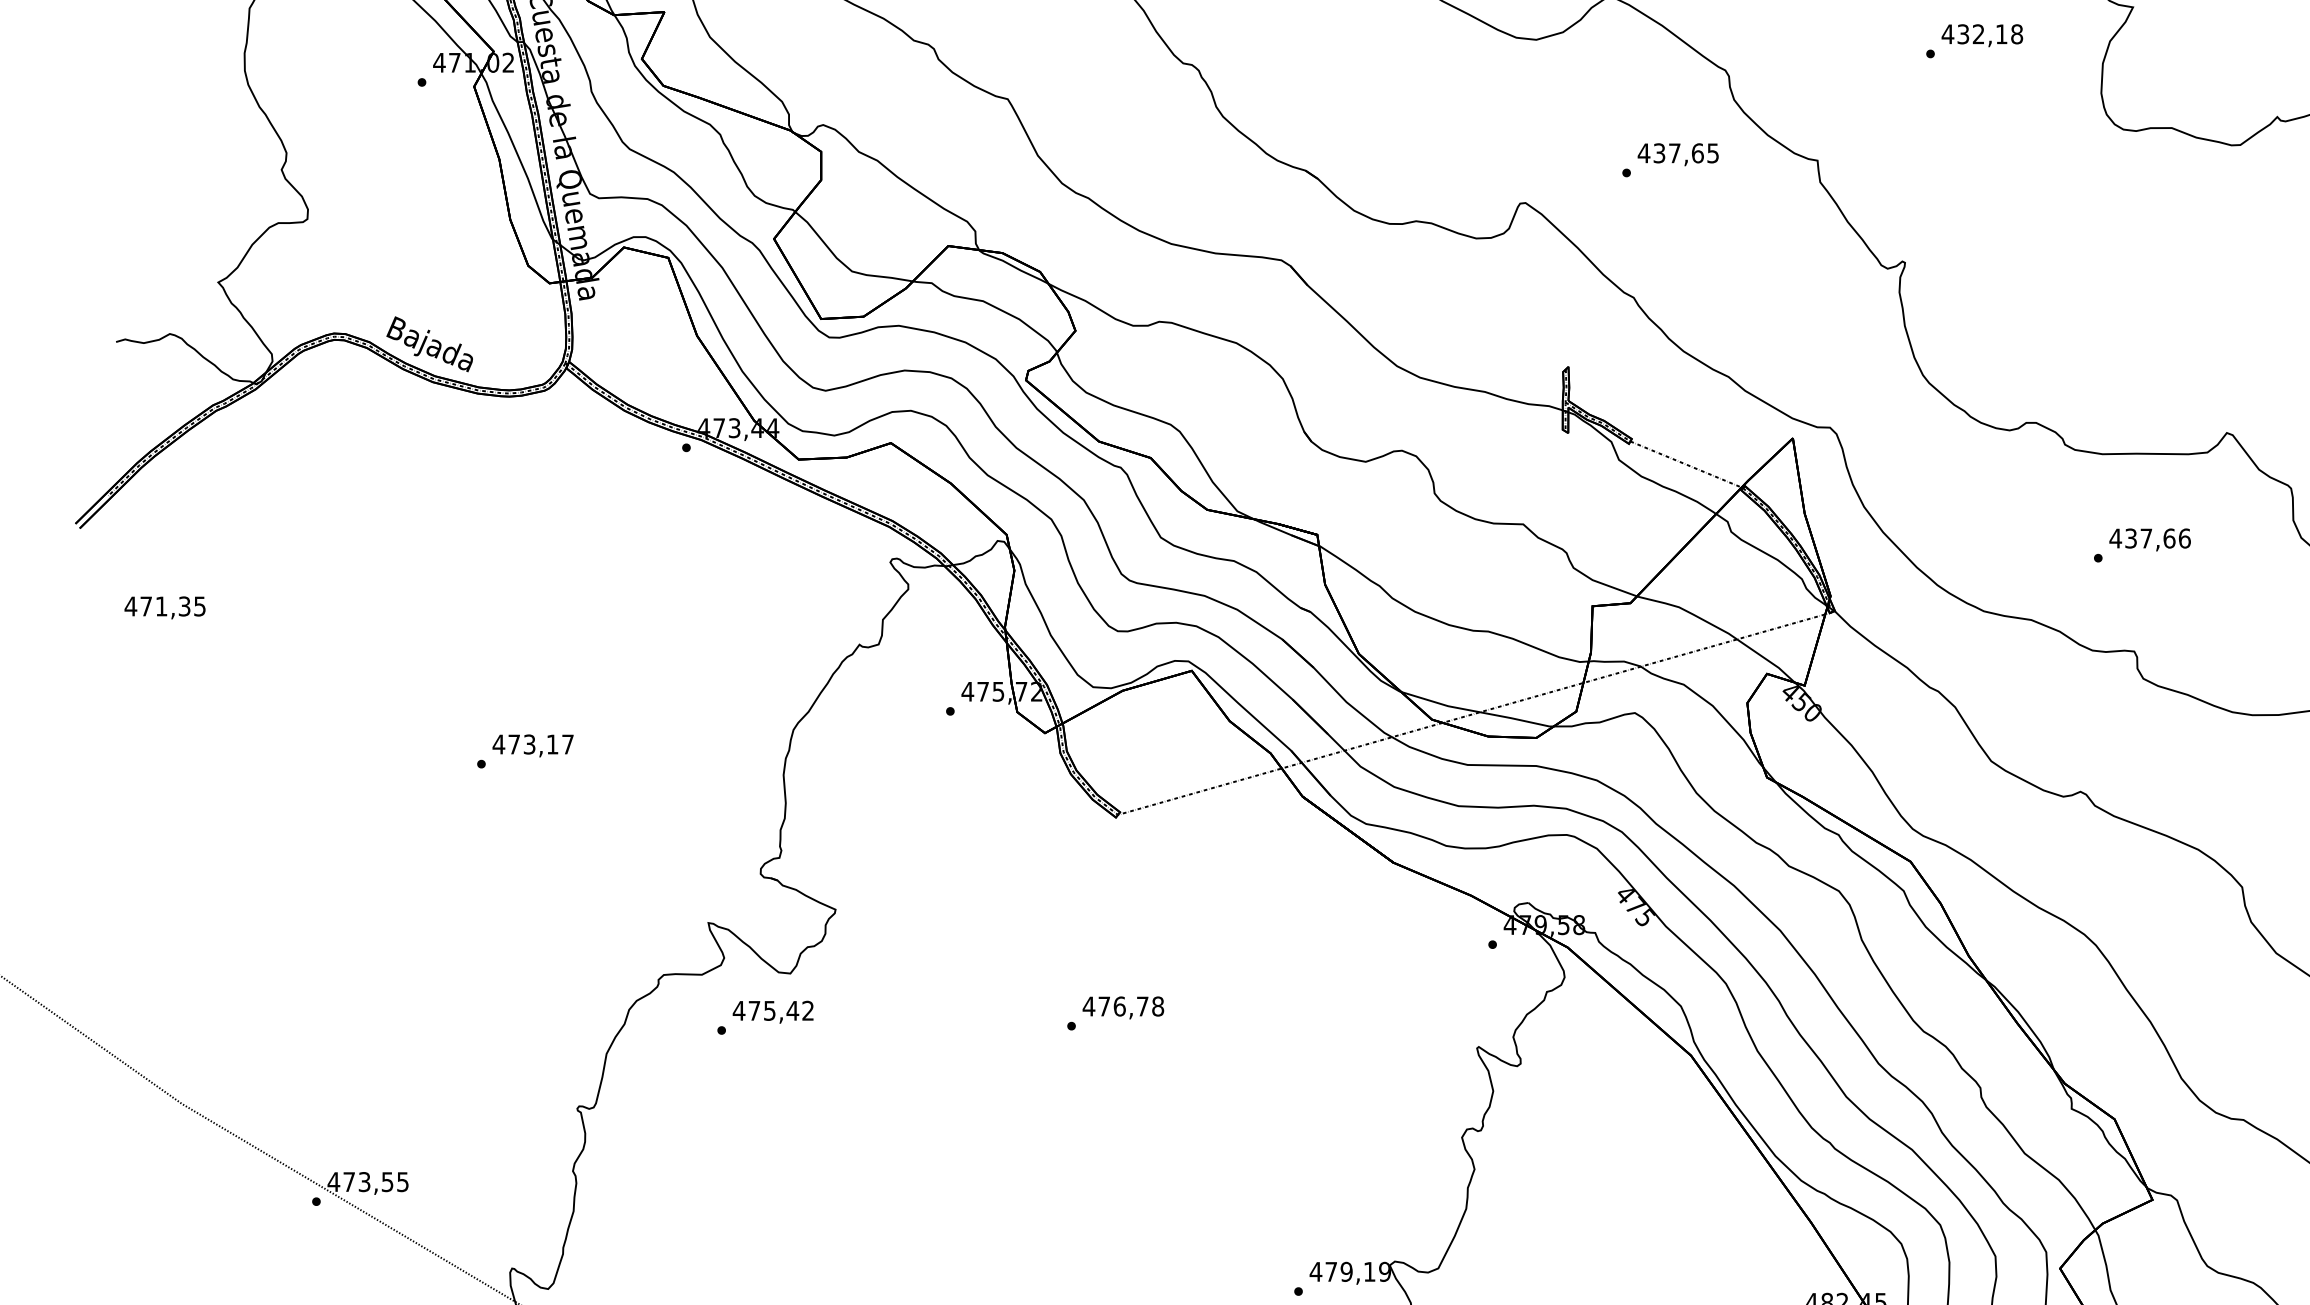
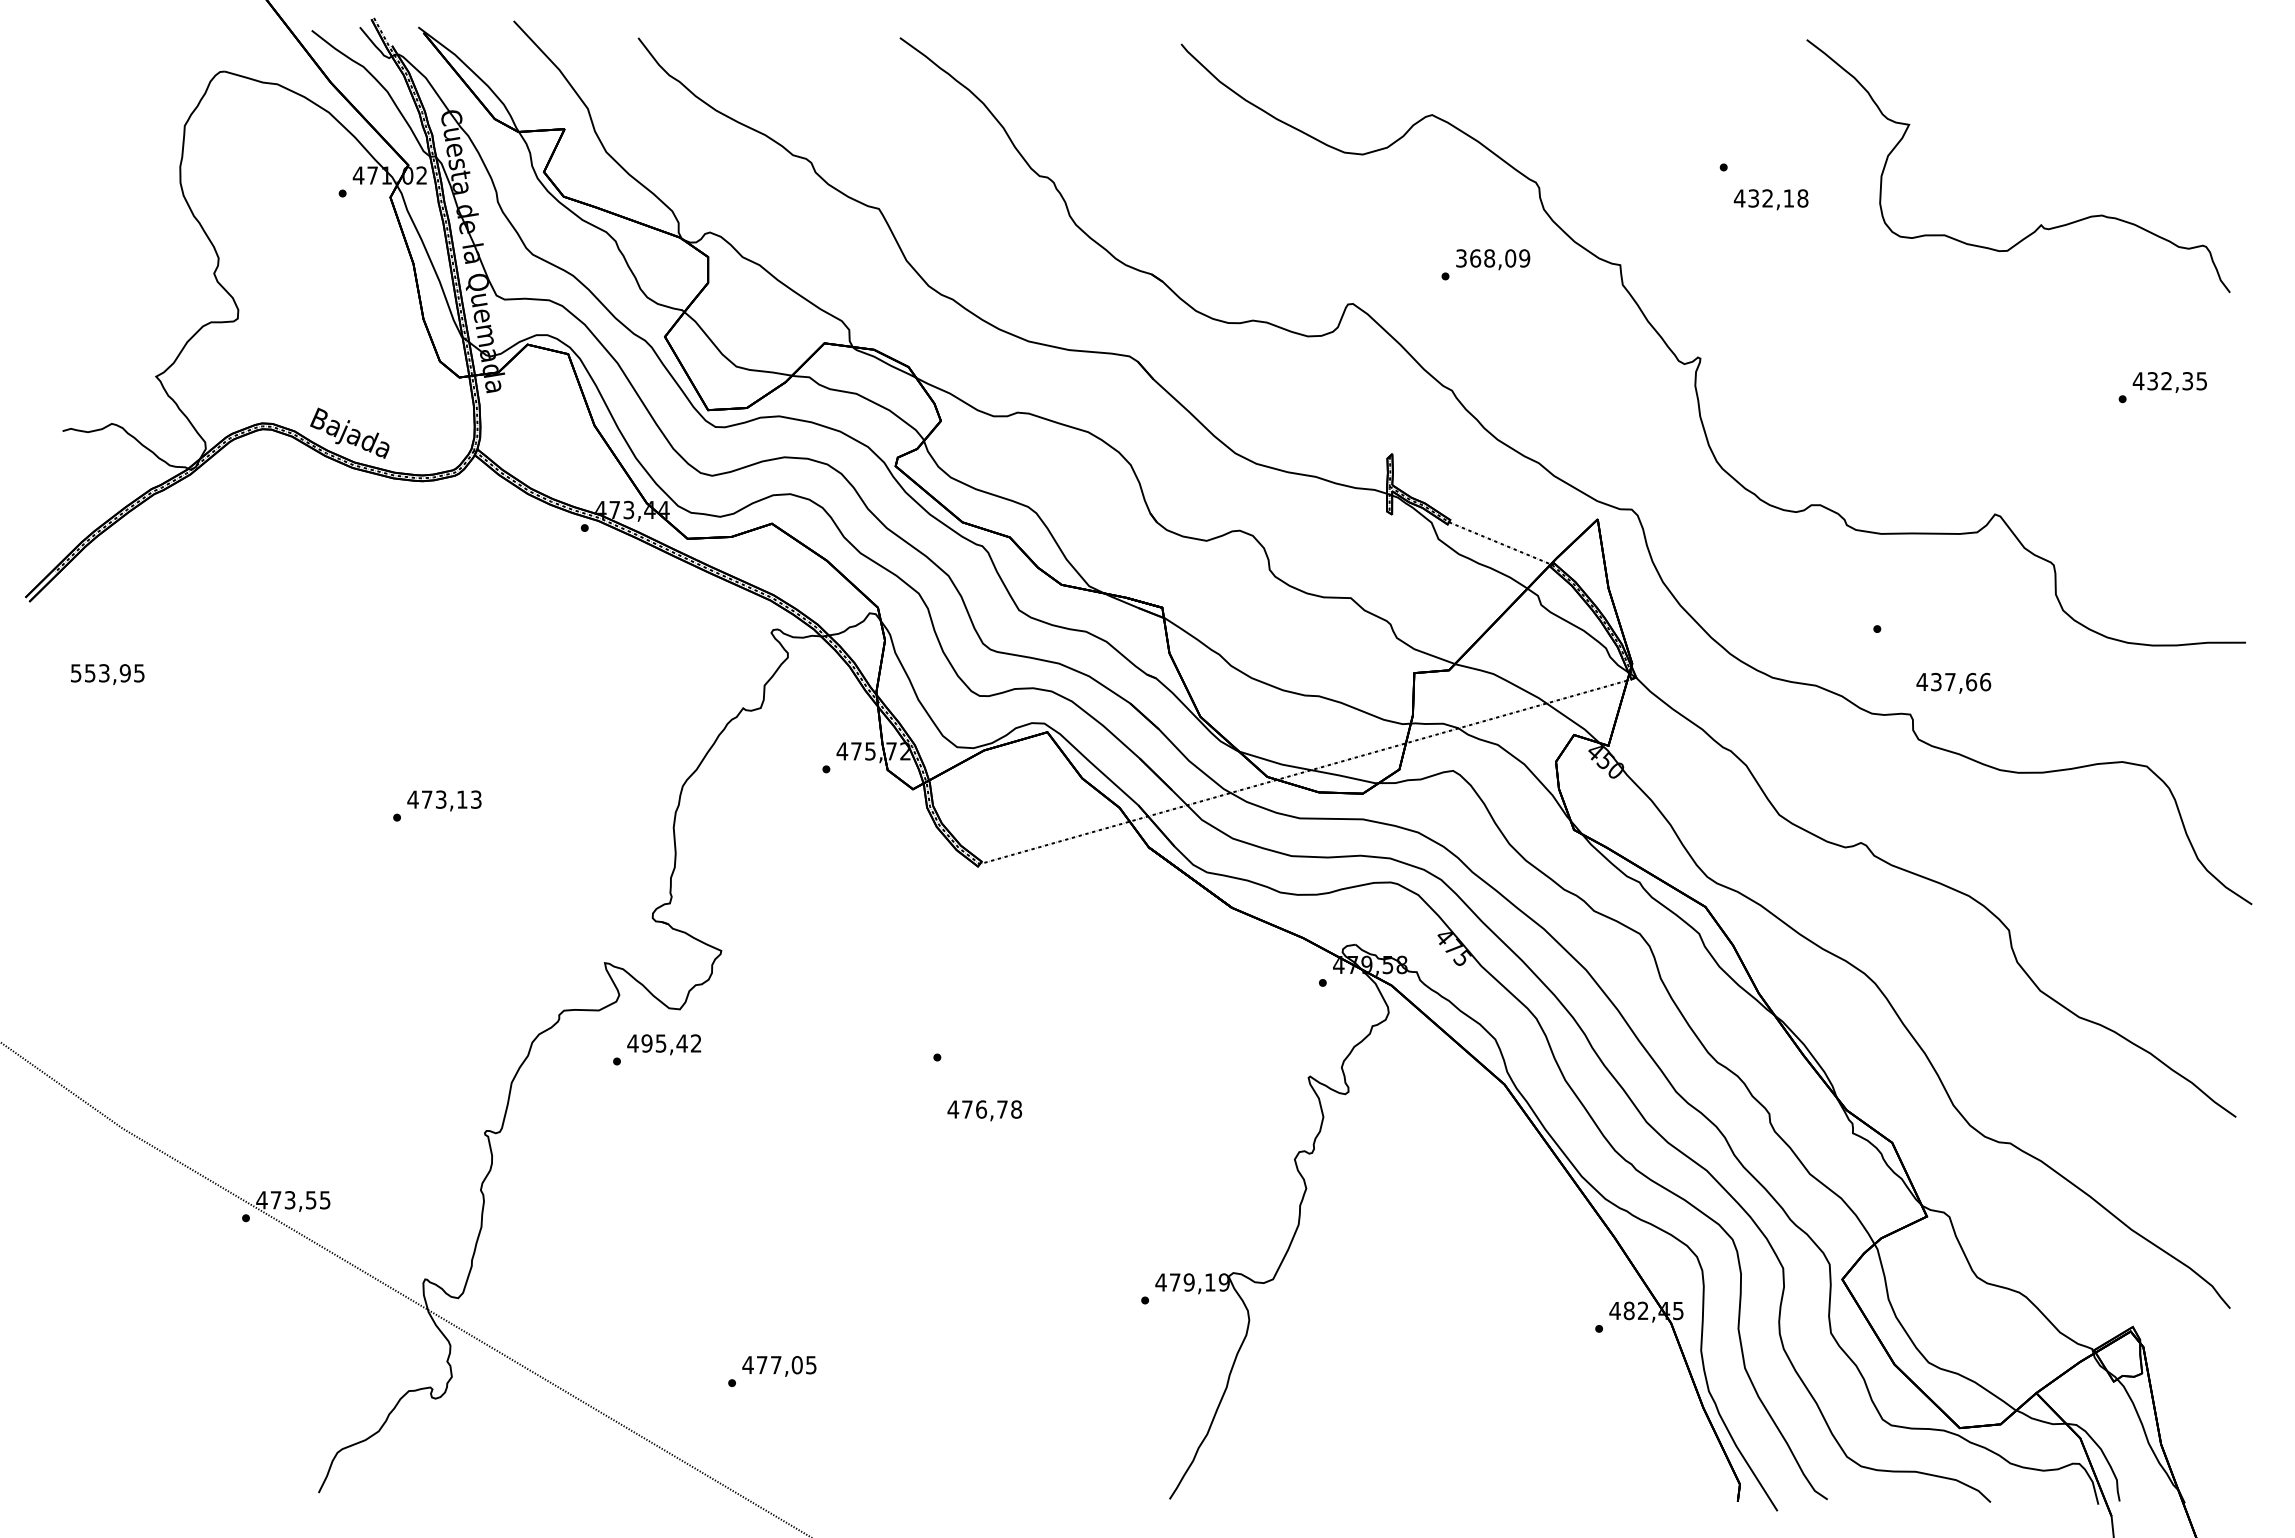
text: (1981, 35) -> (1770, 199), moved
text: (1677, 153) -> (1492, 258), 437,65 -> 368,09
text: (2149, 540) -> (1953, 683), moved
text: (157, 606) -> (100, 673), 471,35 -> 553,95
text: (568, 744) -> (476, 799), 473,17 -> 473,13
text: (1123, 1007) -> (984, 1110), moved
text: (753, 1010) -> (646, 1043), 475,42 -> 495,42

